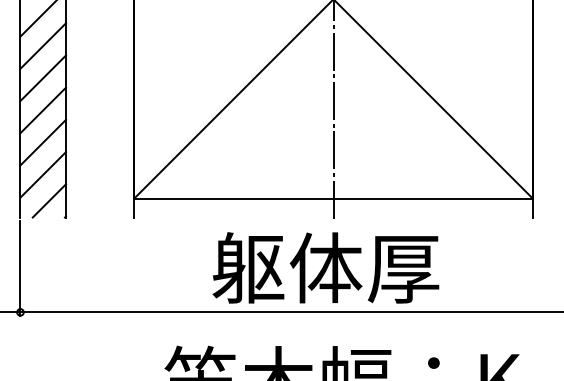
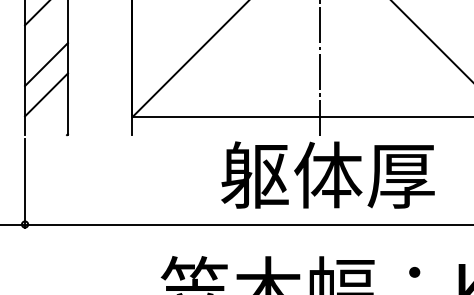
line: (43, 110) -> (46, 34), removed
line: (49, 200) -> (52, 119), removed
text: (325, 267) -> (327, 174), moved

